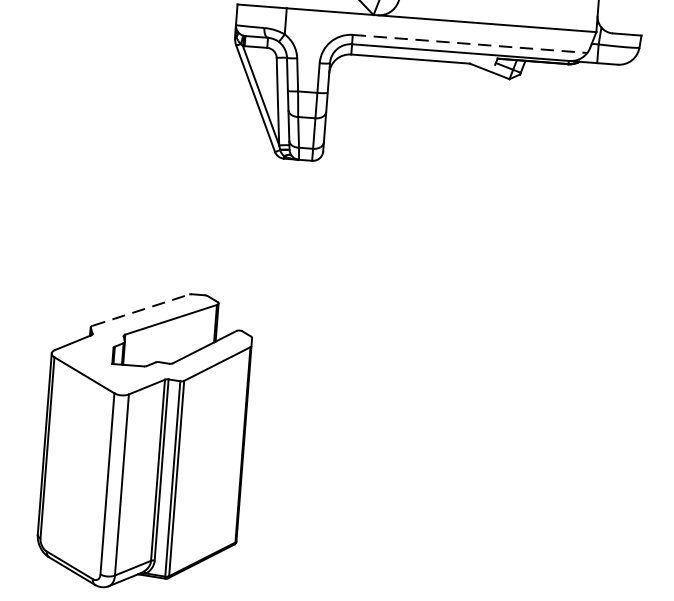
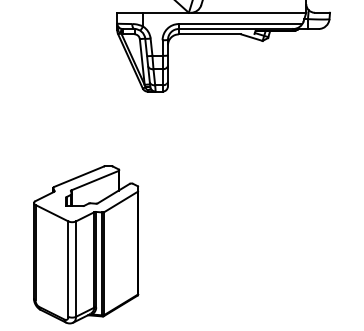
line: (469, 44) -> (240, 24), dashed -> solid
line: (140, 309) -> (78, 176), dashed -> solid

